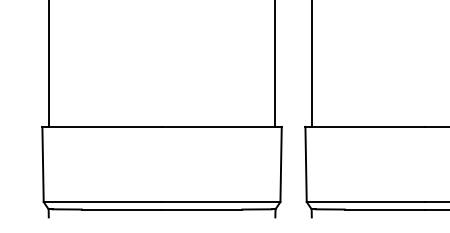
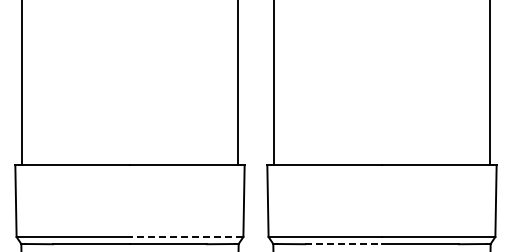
line: (221, 202) -> (186, 237), solid -> dashed
line: (385, 209) -> (344, 244), solid -> dashed

